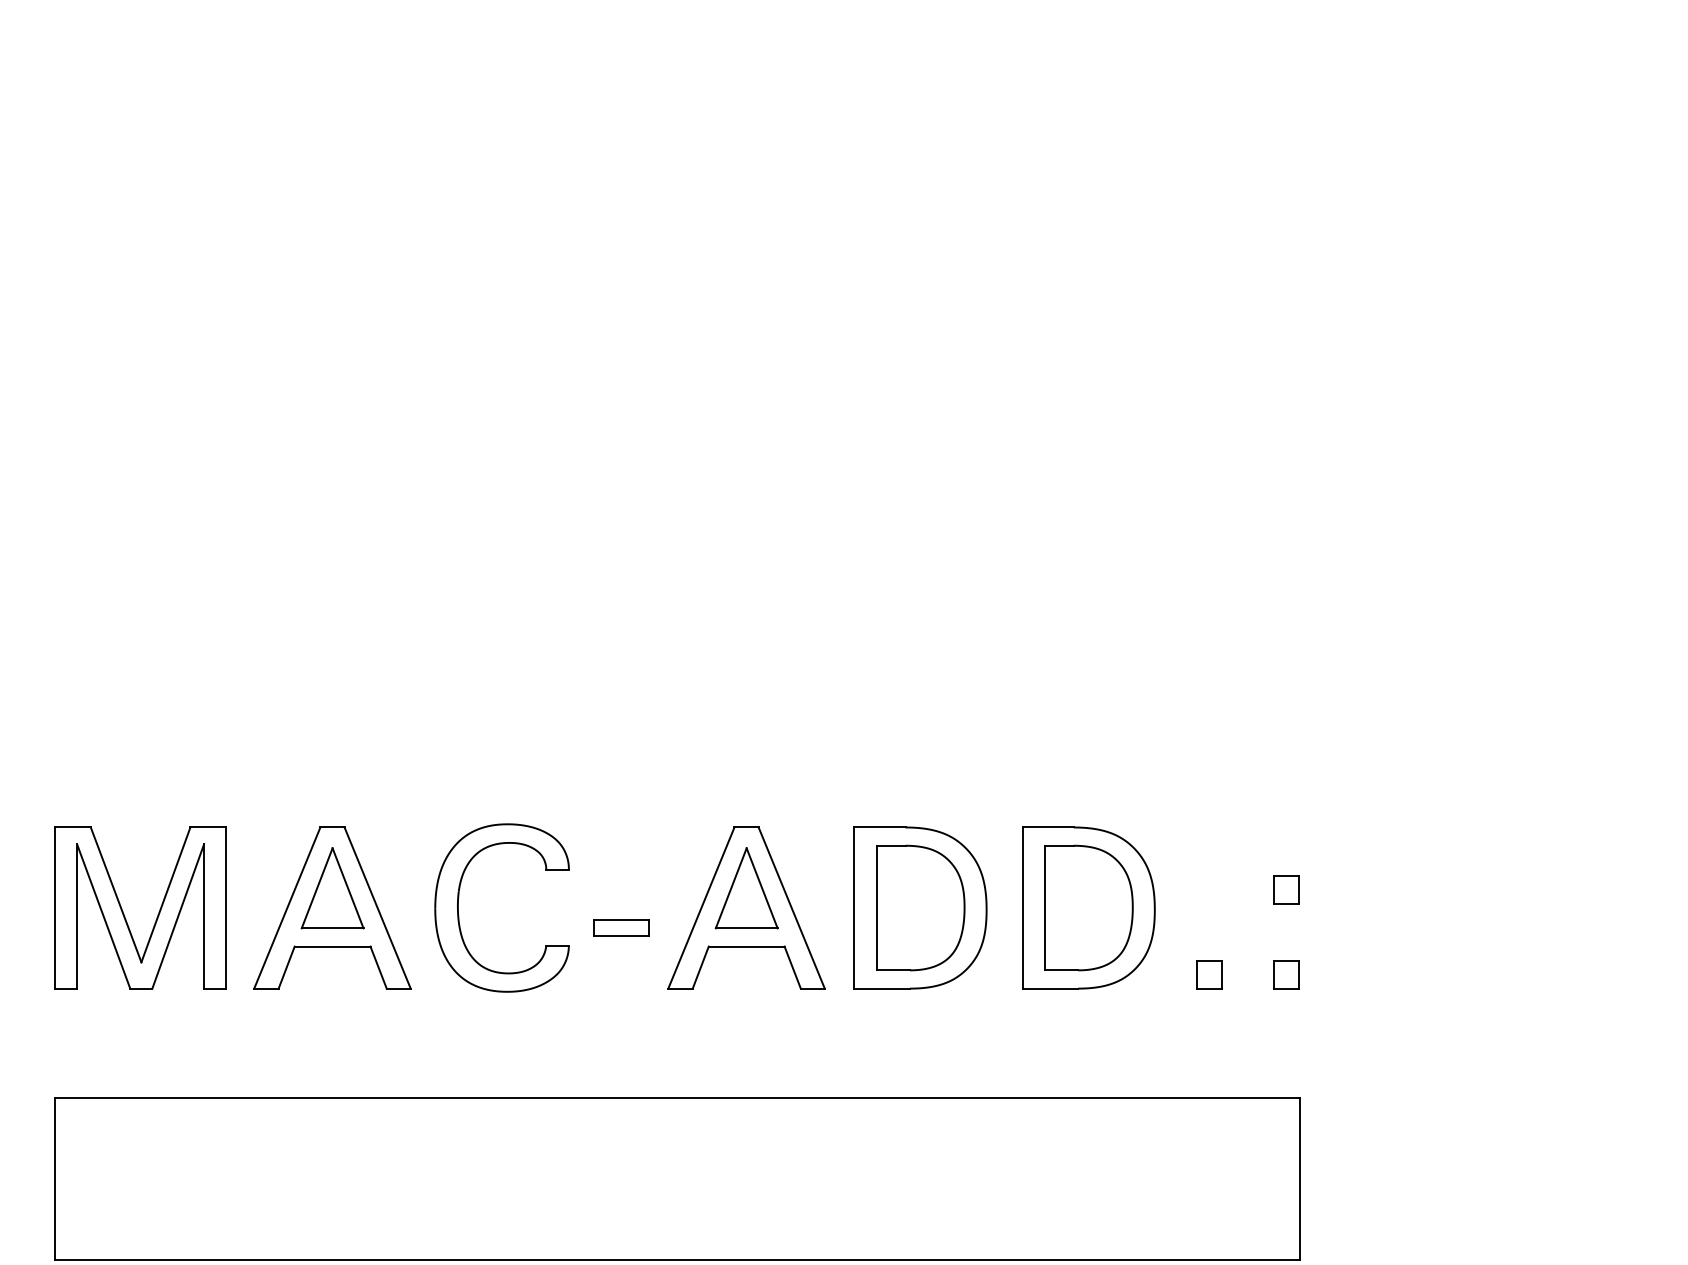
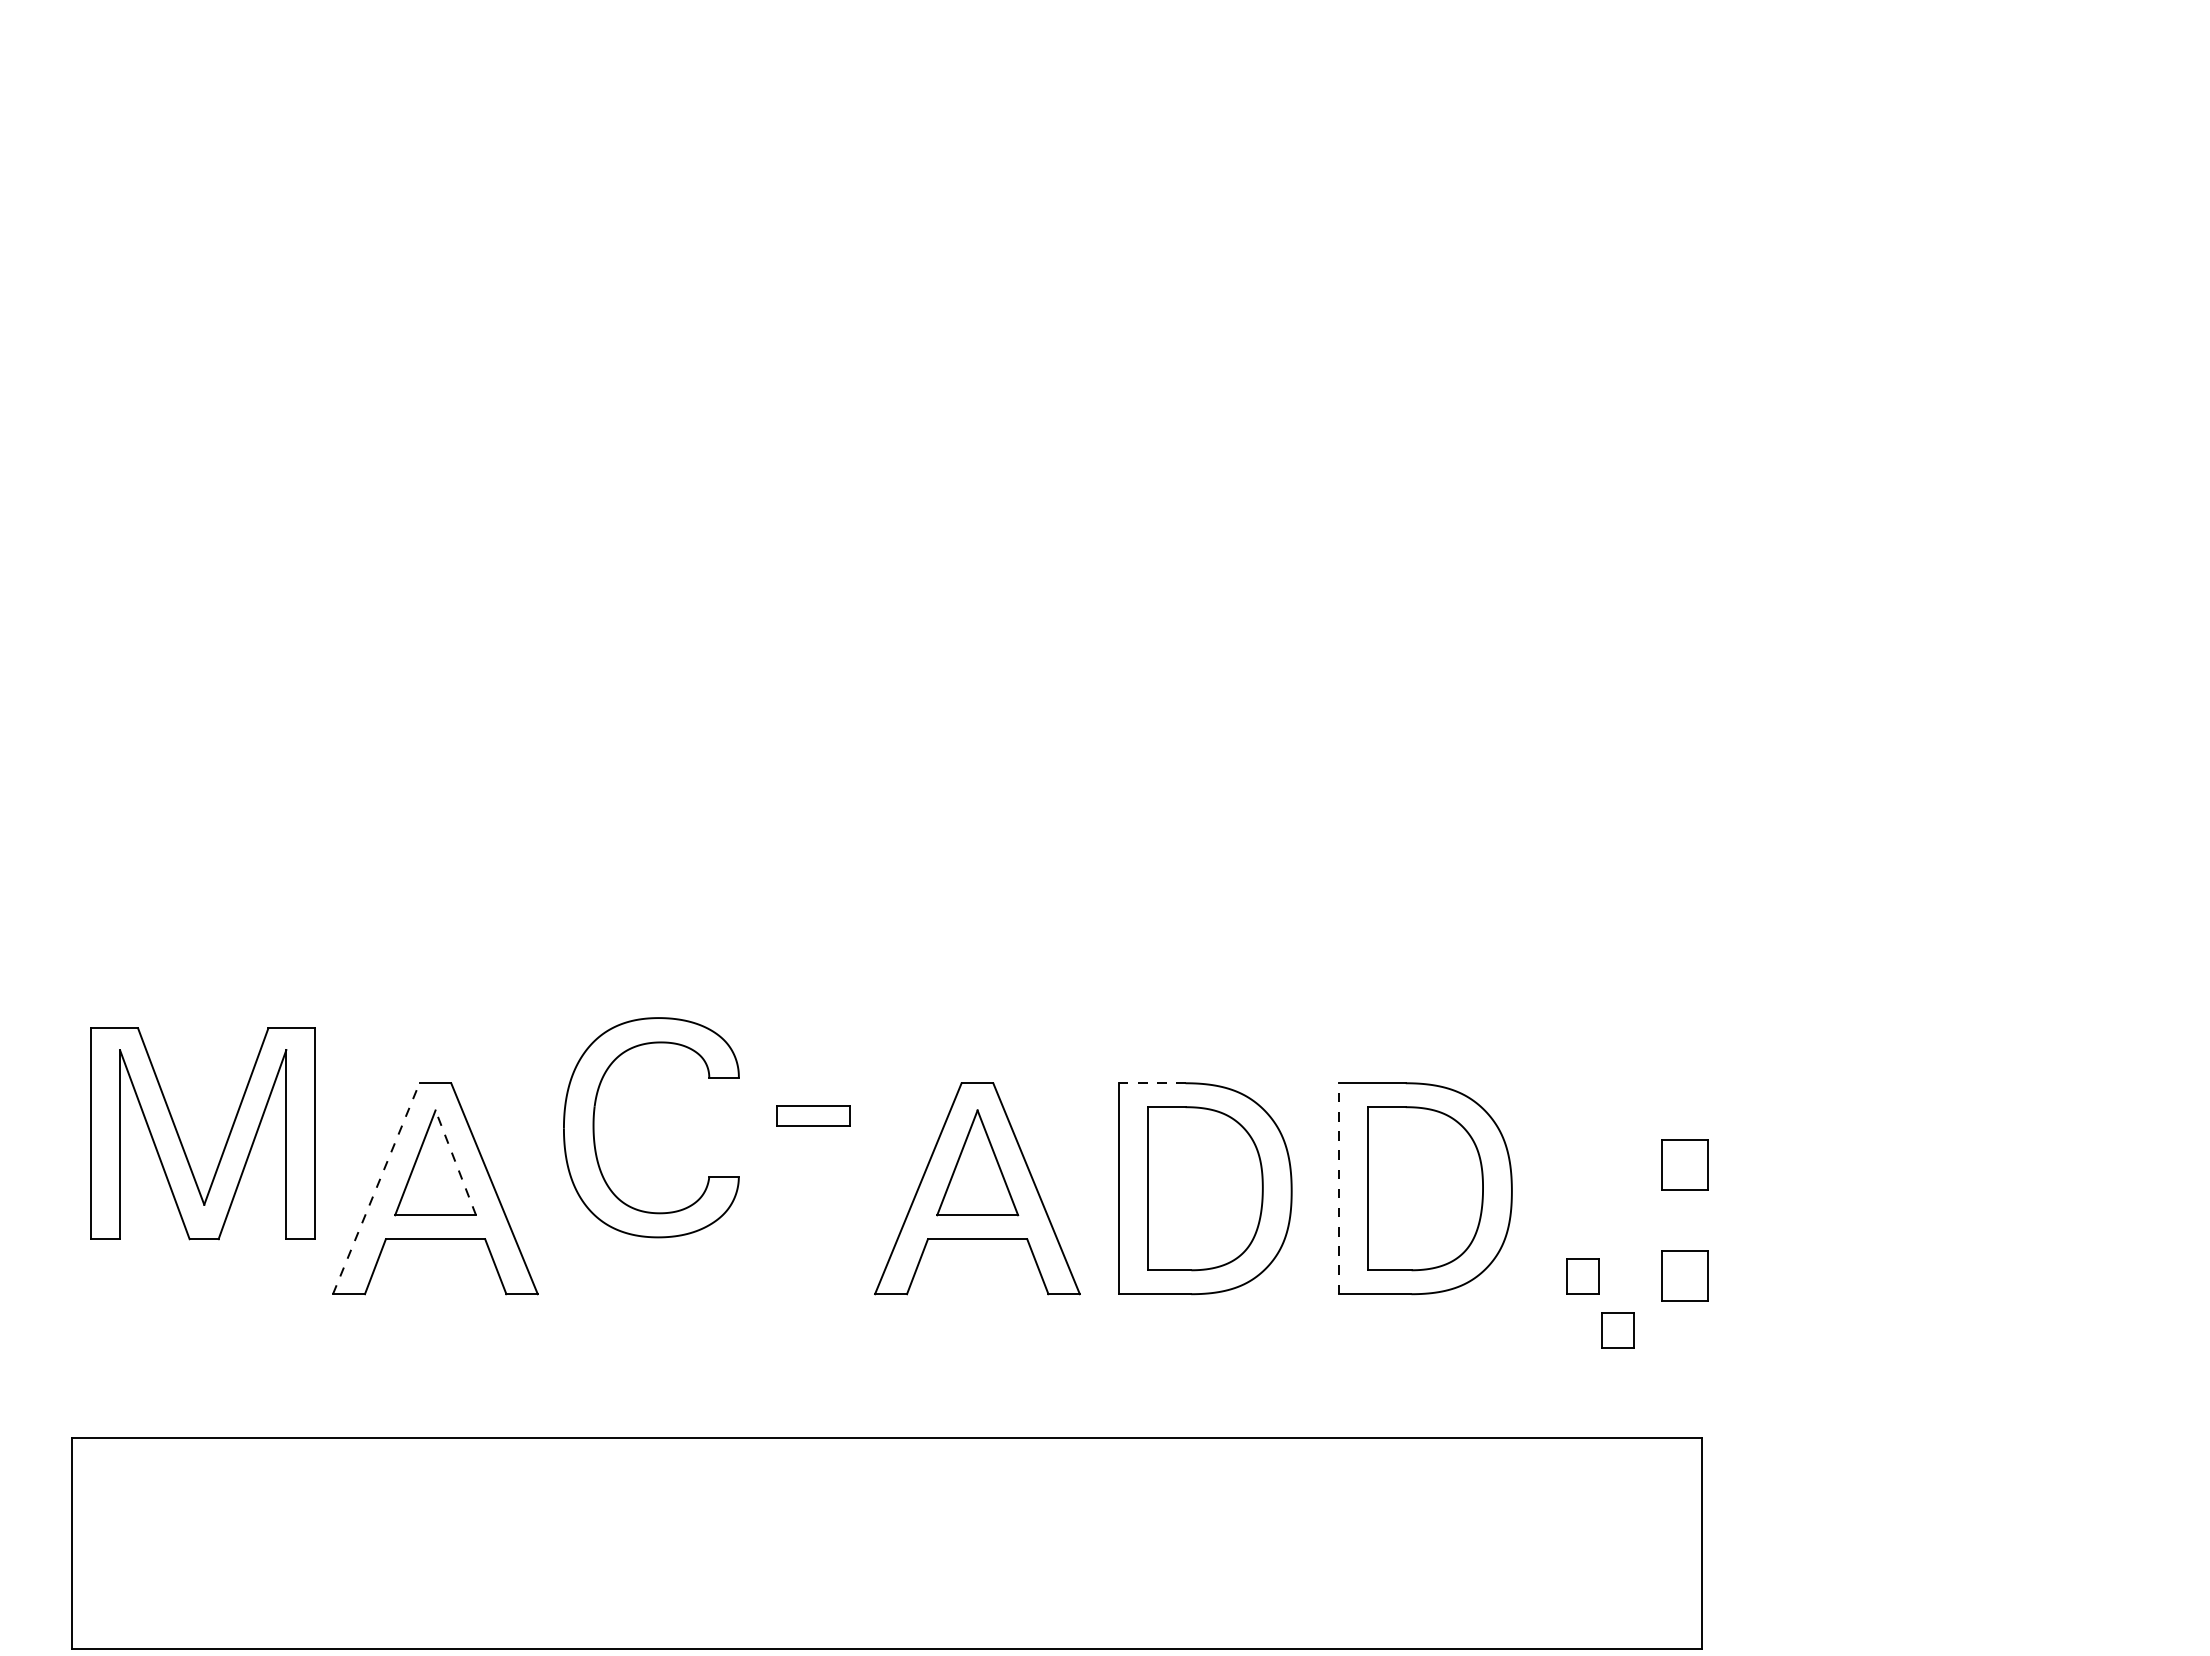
line: (880, 827) -> (1152, 1083), solid -> dashed
line: (347, 888) -> (455, 1162), solid -> dashed
part: (1286, 889) -> (1684, 1164), size x1.4
line: (287, 907) -> (376, 1188), solid -> dashed
part: (458, 907) -> (594, 1127), moved
line: (1022, 907) -> (1338, 1188), solid -> dashed
part: (124, 913) -> (181, 1140), moved
part: (621, 927) -> (813, 1115), moved
part: (1286, 975) -> (1684, 1276), size x1.4
part: (1235, 1016) -> (1617, 1330), added

